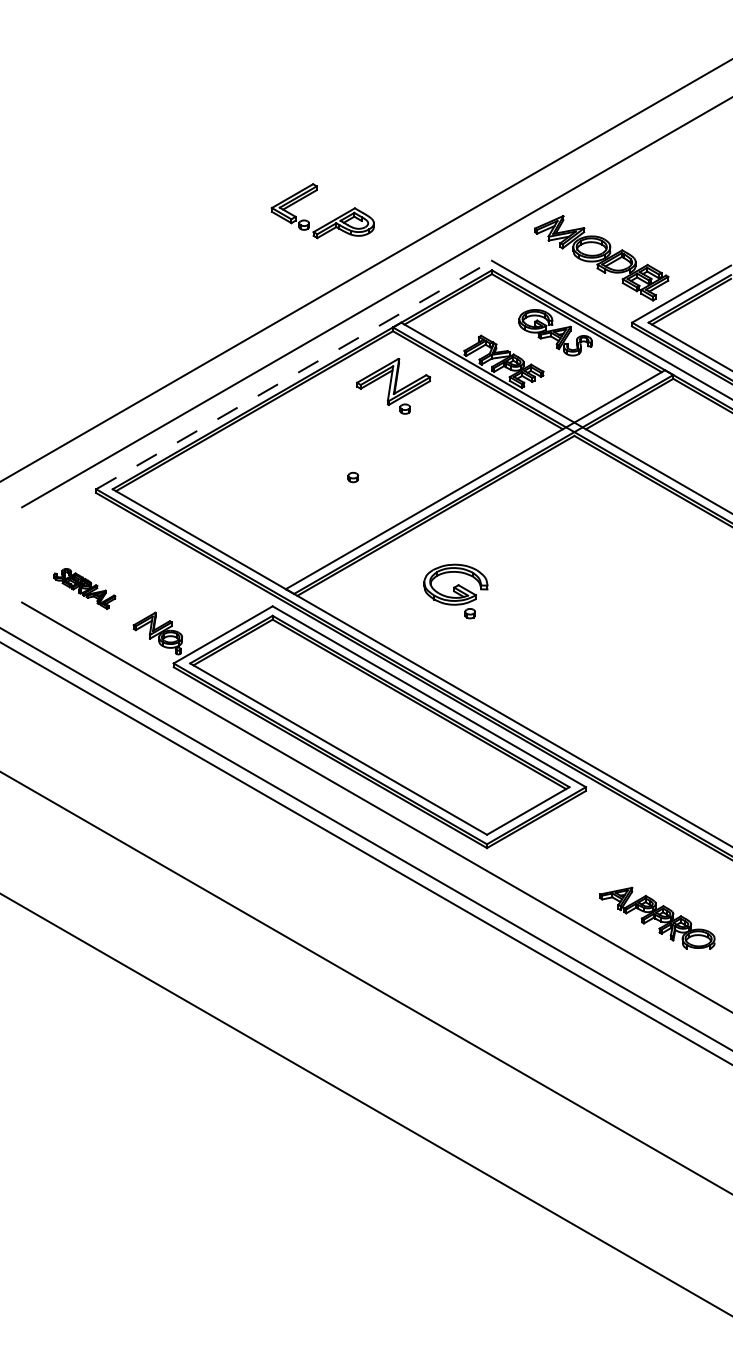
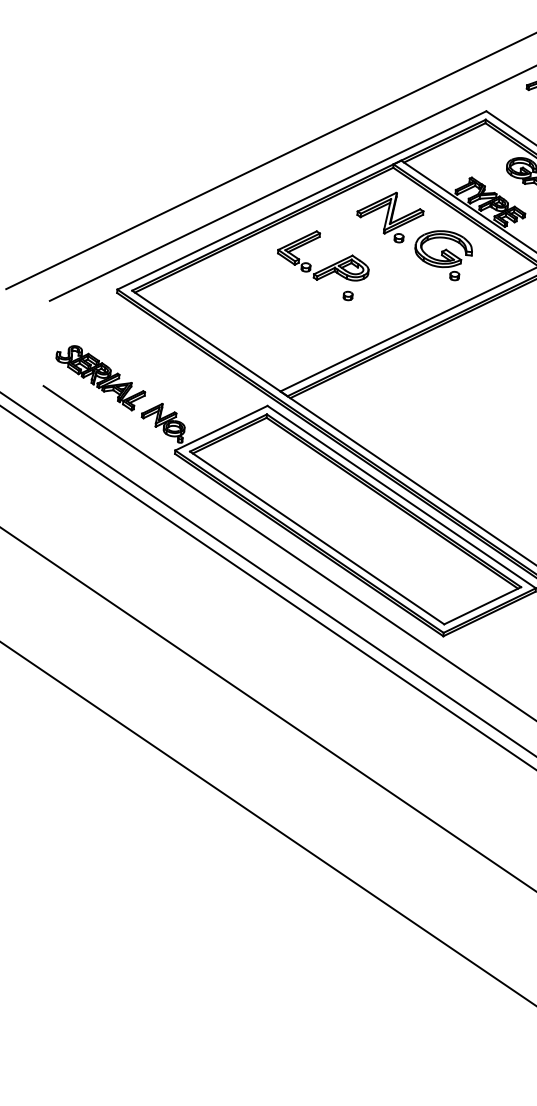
part: (329, 221) -> (328, 265), moved
line: (294, 374) -> (302, 199), dashed -> solid
part: (84, 588) -> (100, 377), size x1.67
part: (455, 591) -> (443, 255), moved

